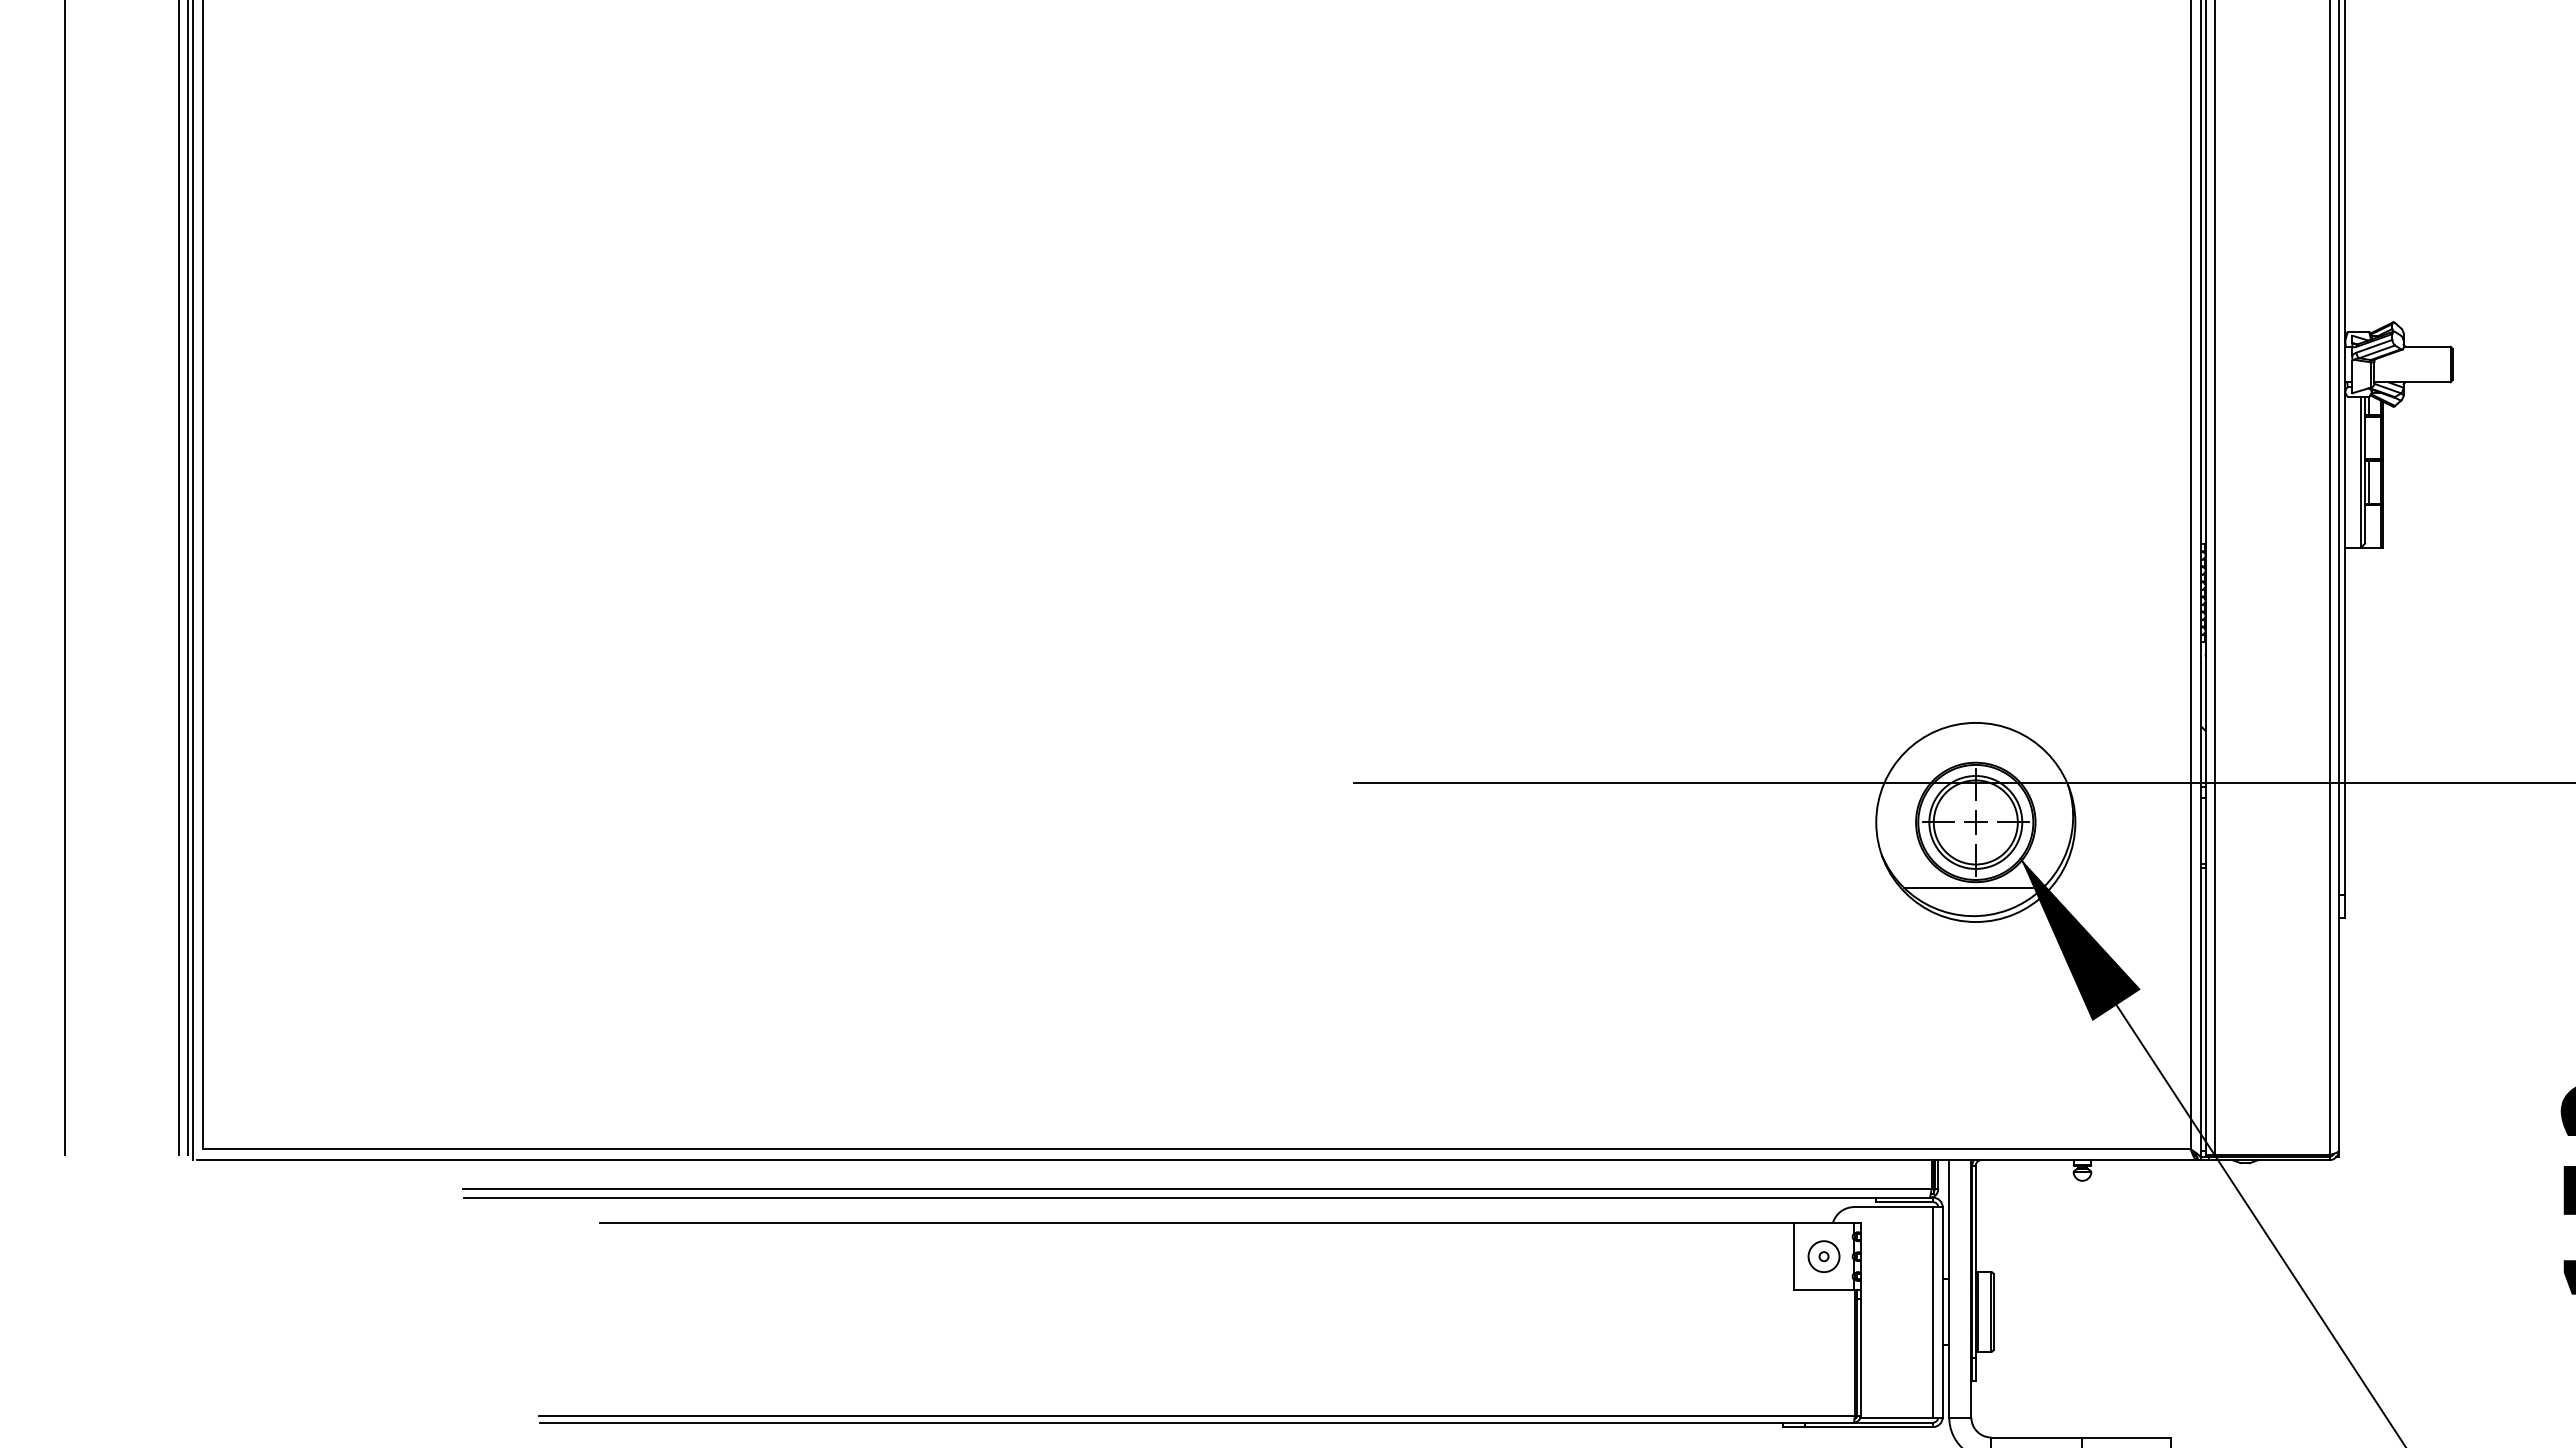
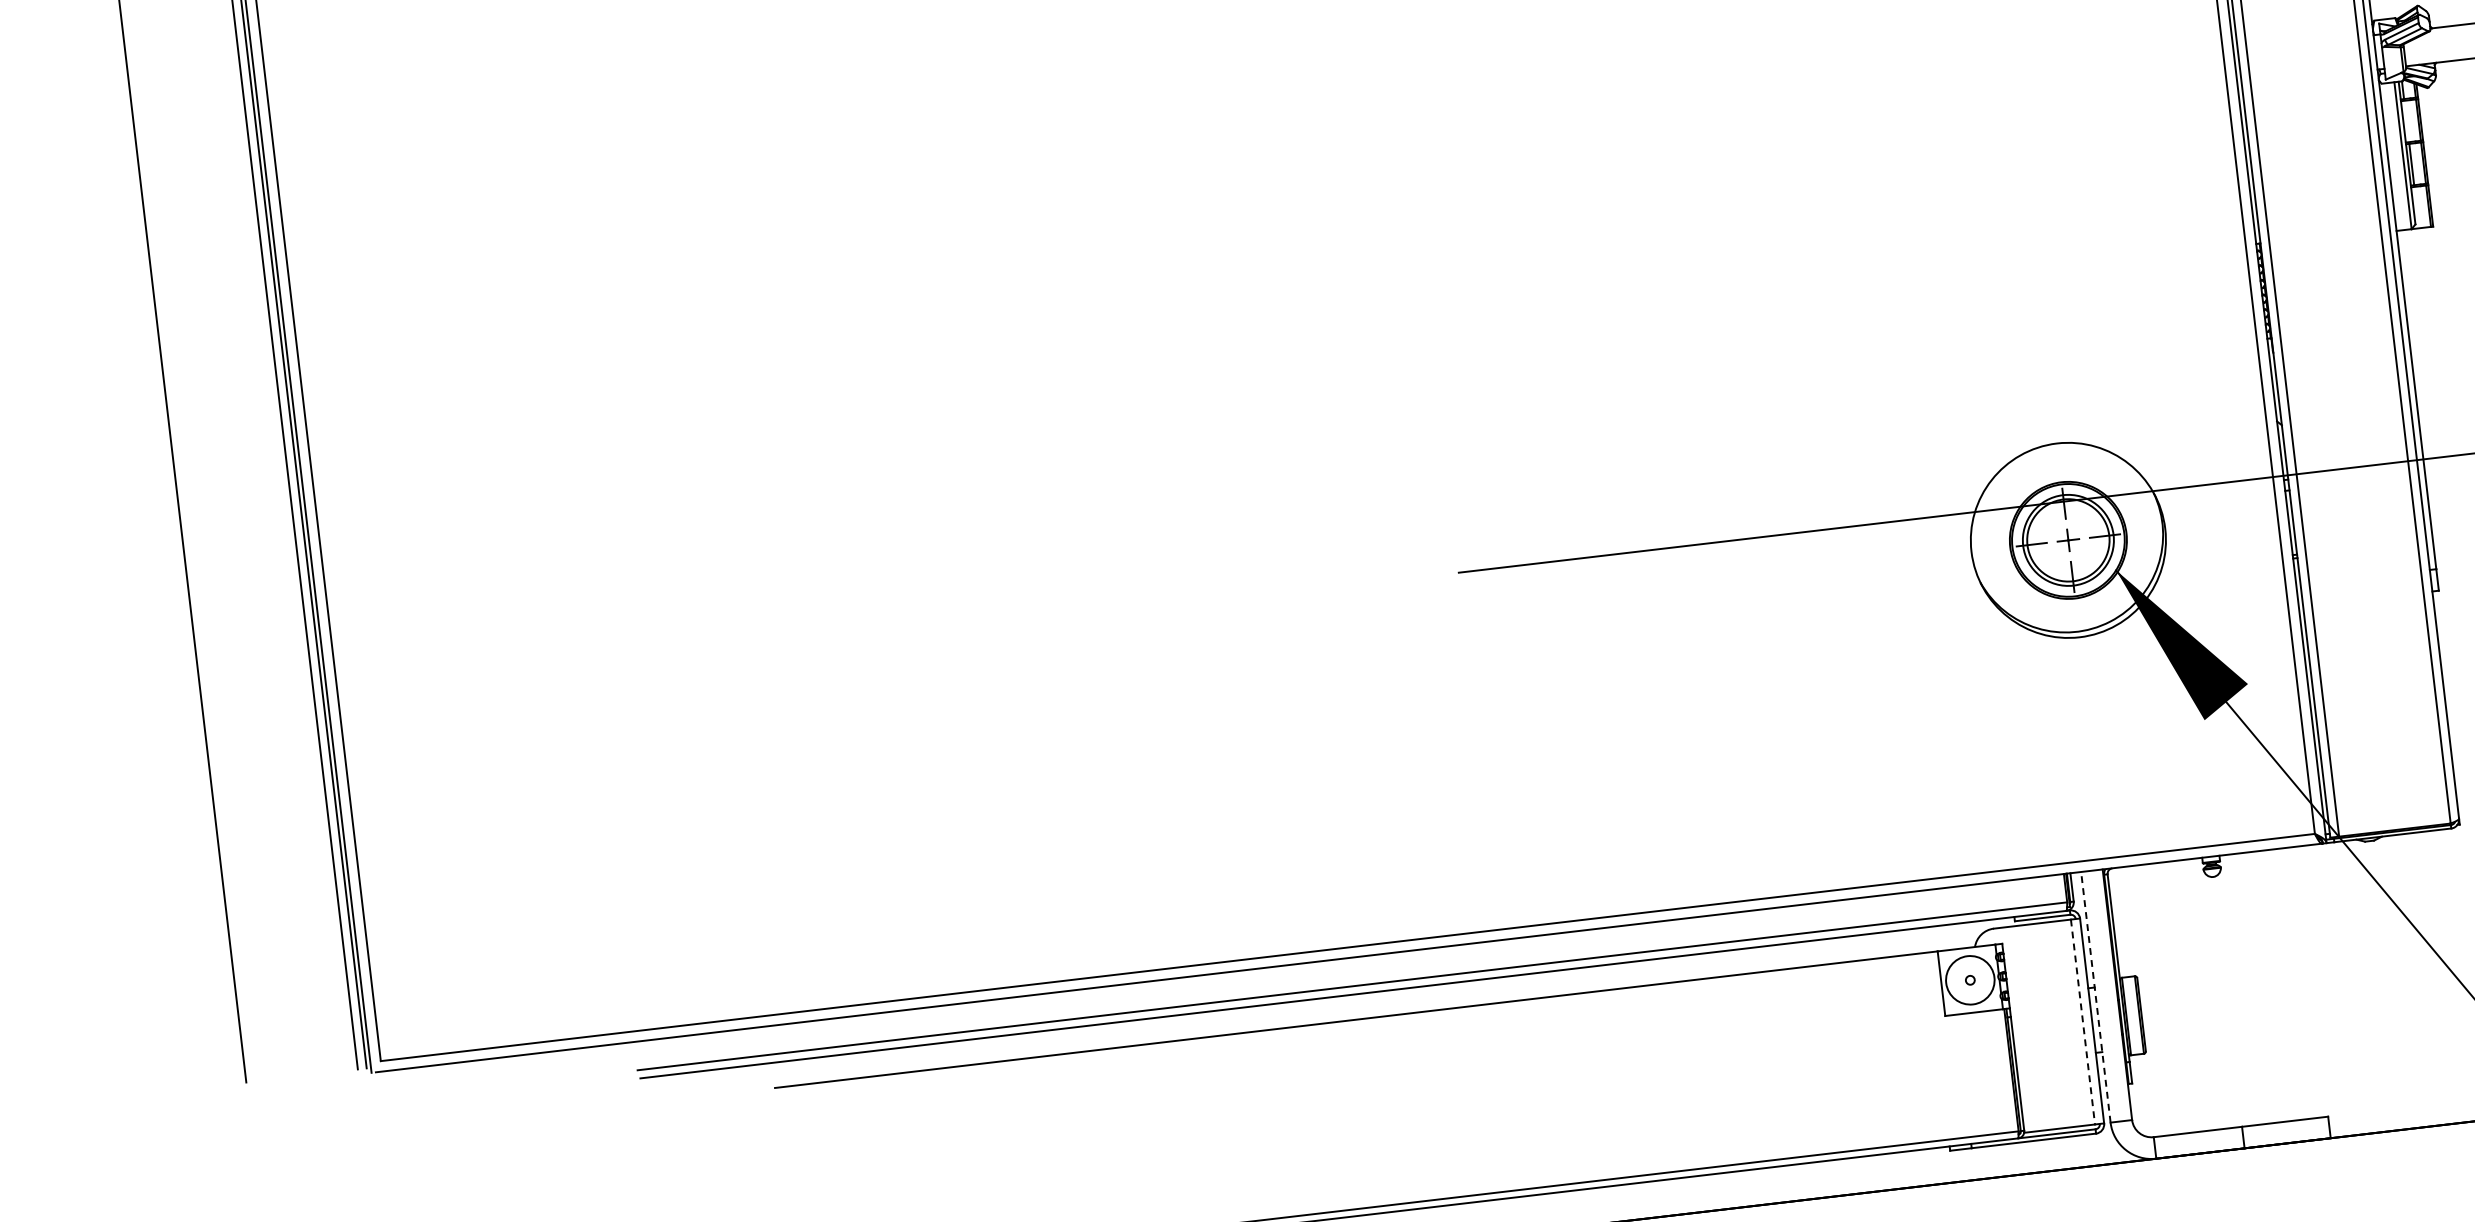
line: (1973, 887) -> (2073, 603), removed
circle: (1823, 1256) -> (1969, 980), size x1.6
line: (1949, 1288) -> (2096, 996), solid -> dashed
line: (1933, 1312) -> (2083, 1022), solid -> dashed

